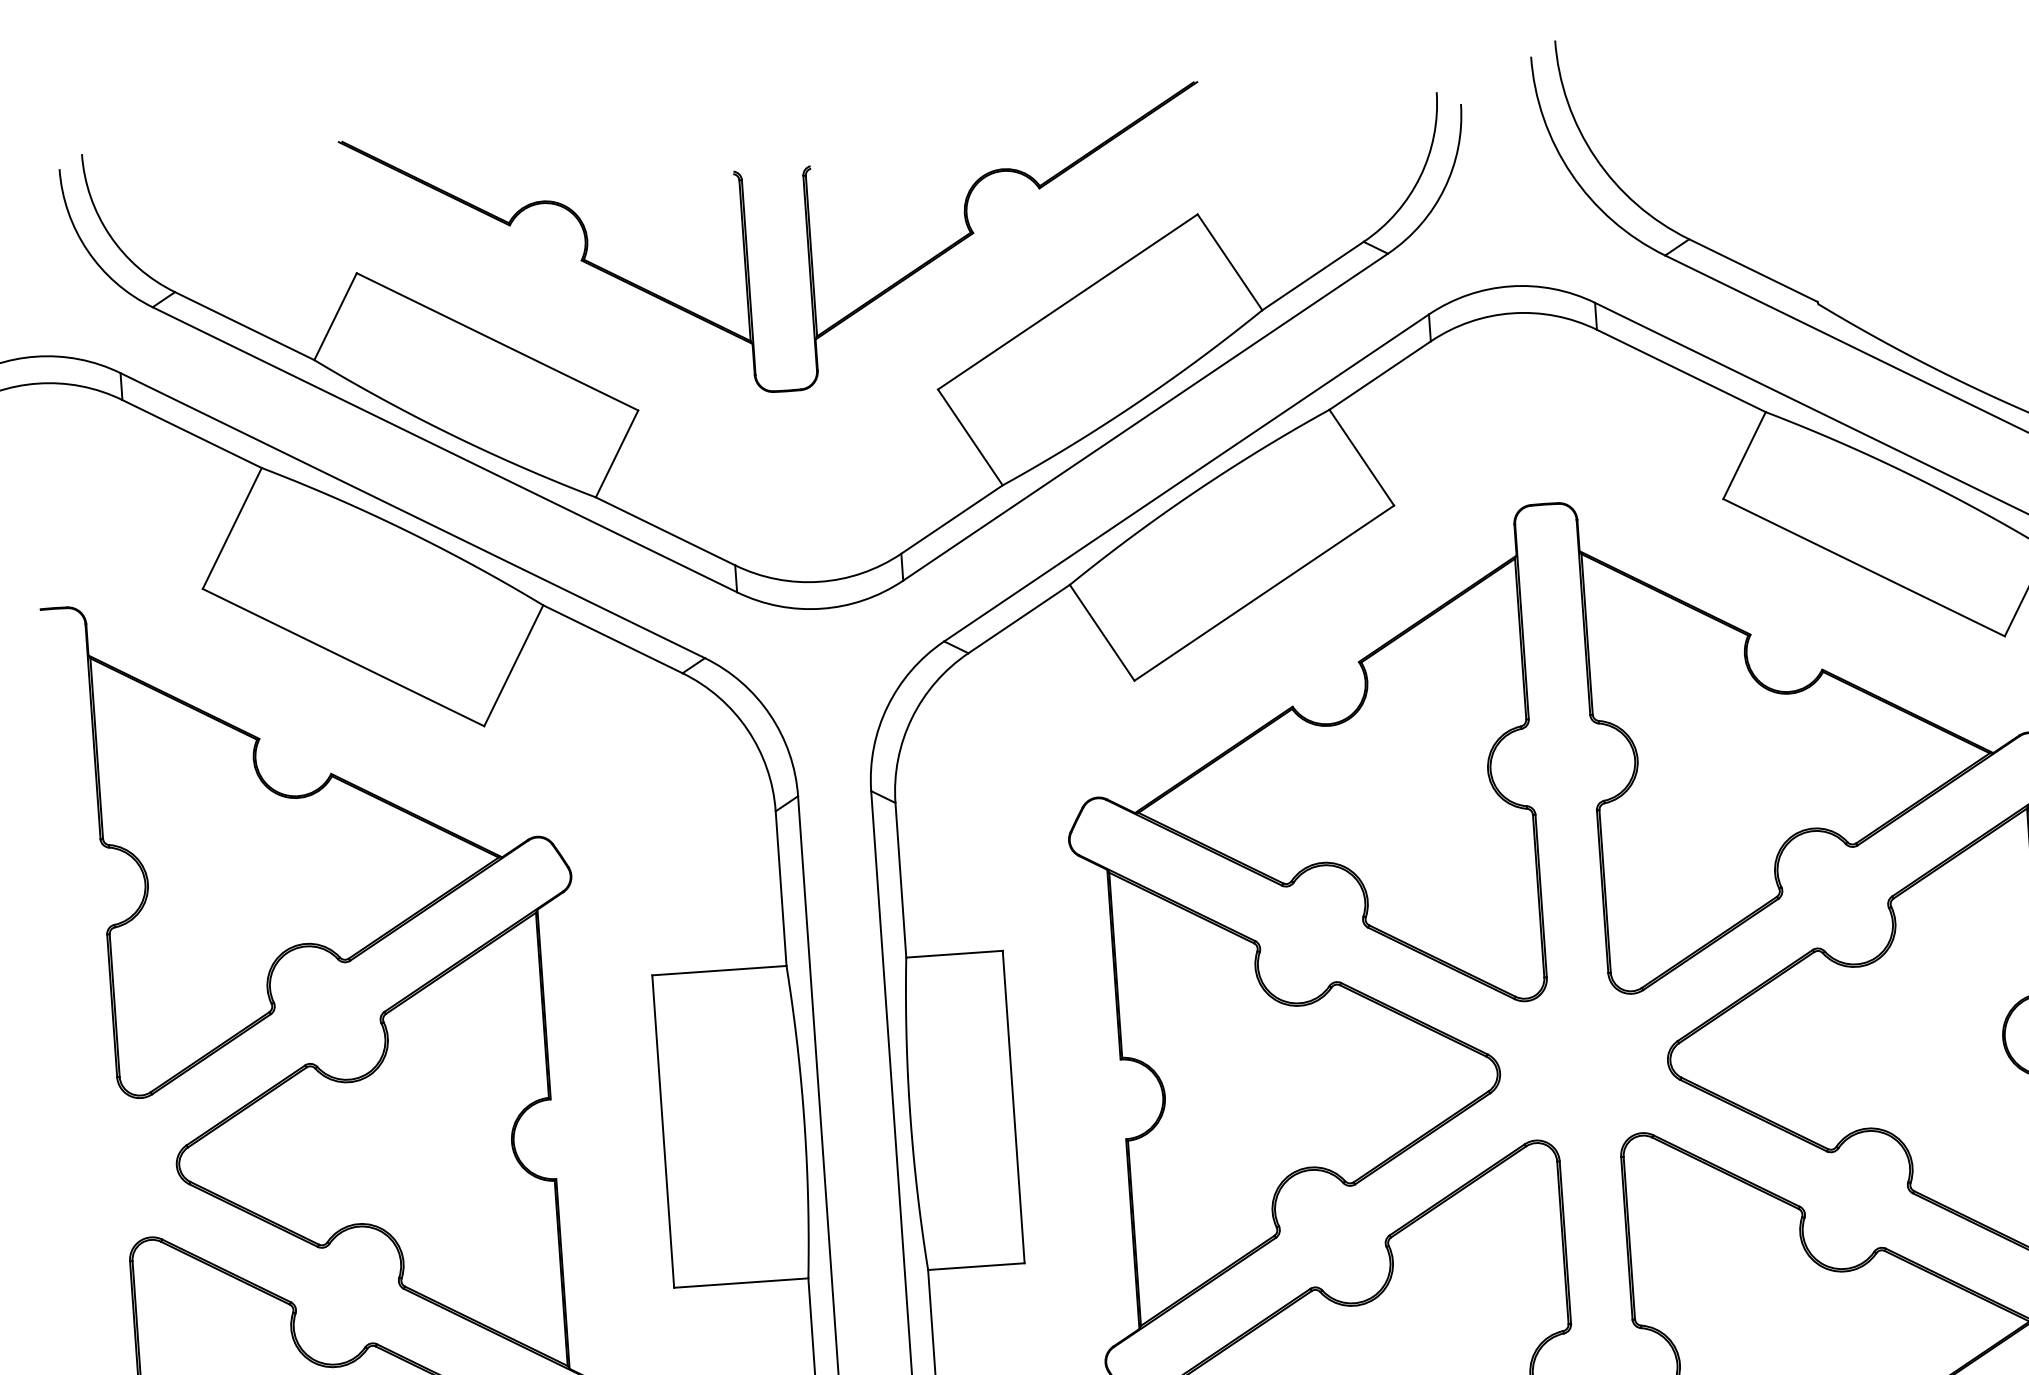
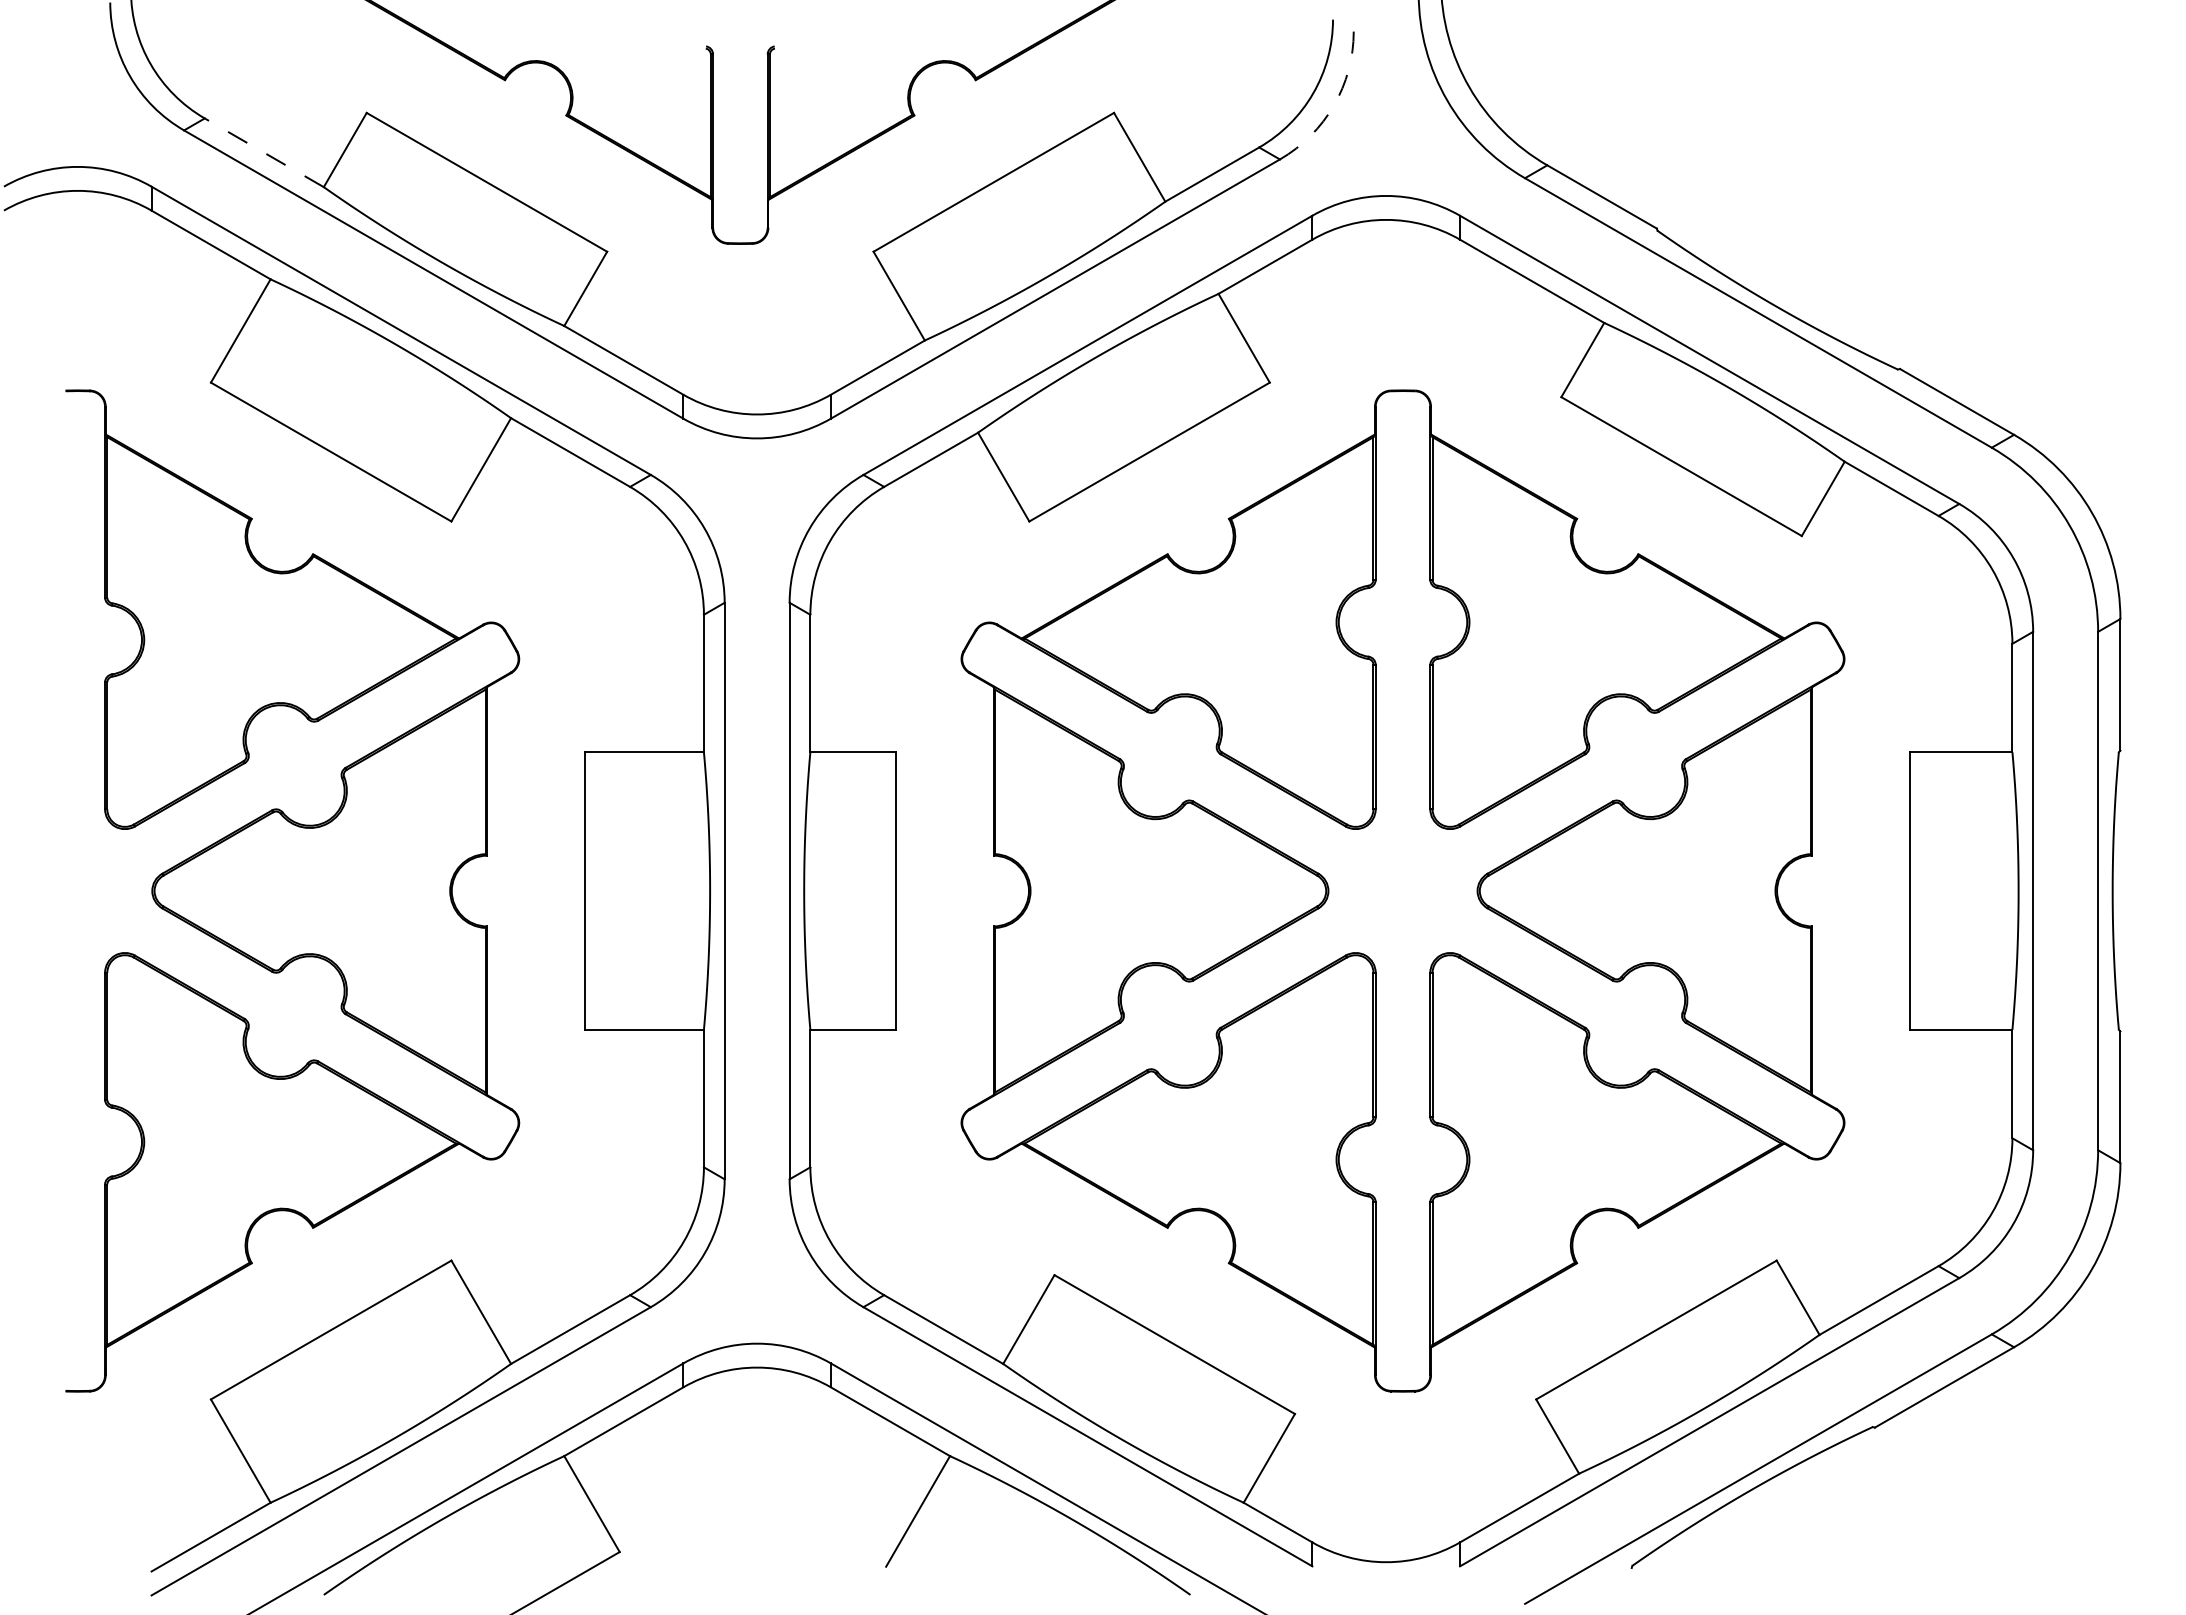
arc: (1443, 188) -> (1333, 105), solid -> dashed
line: (244, 325) -> (264, 152), solid -> dashed

